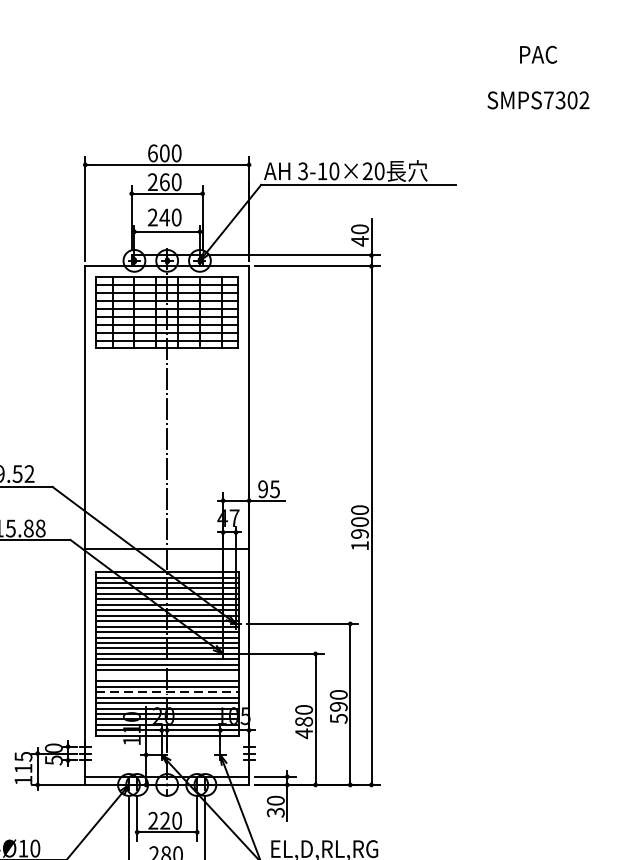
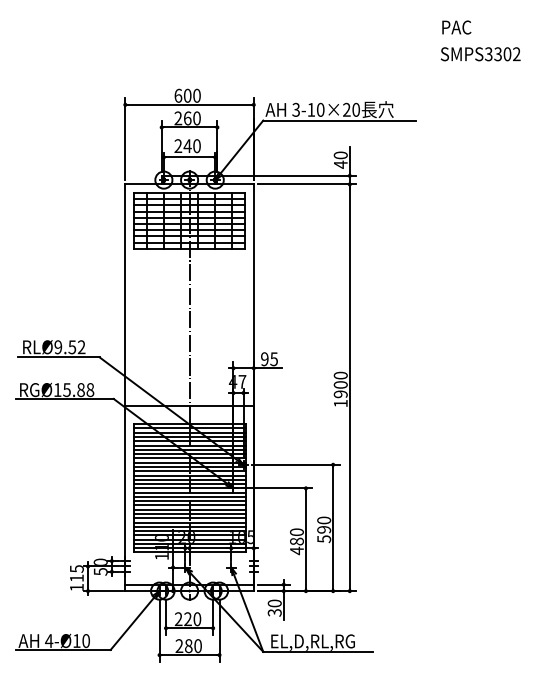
text: (538, 54) -> (456, 27), moved
text: (548, 100) -> (488, 54), SMPS7302 -> SMPS3302
line: (167, 675) -> (189, 505), added
line: (168, 692) -> (190, 518), dashed -> solid

